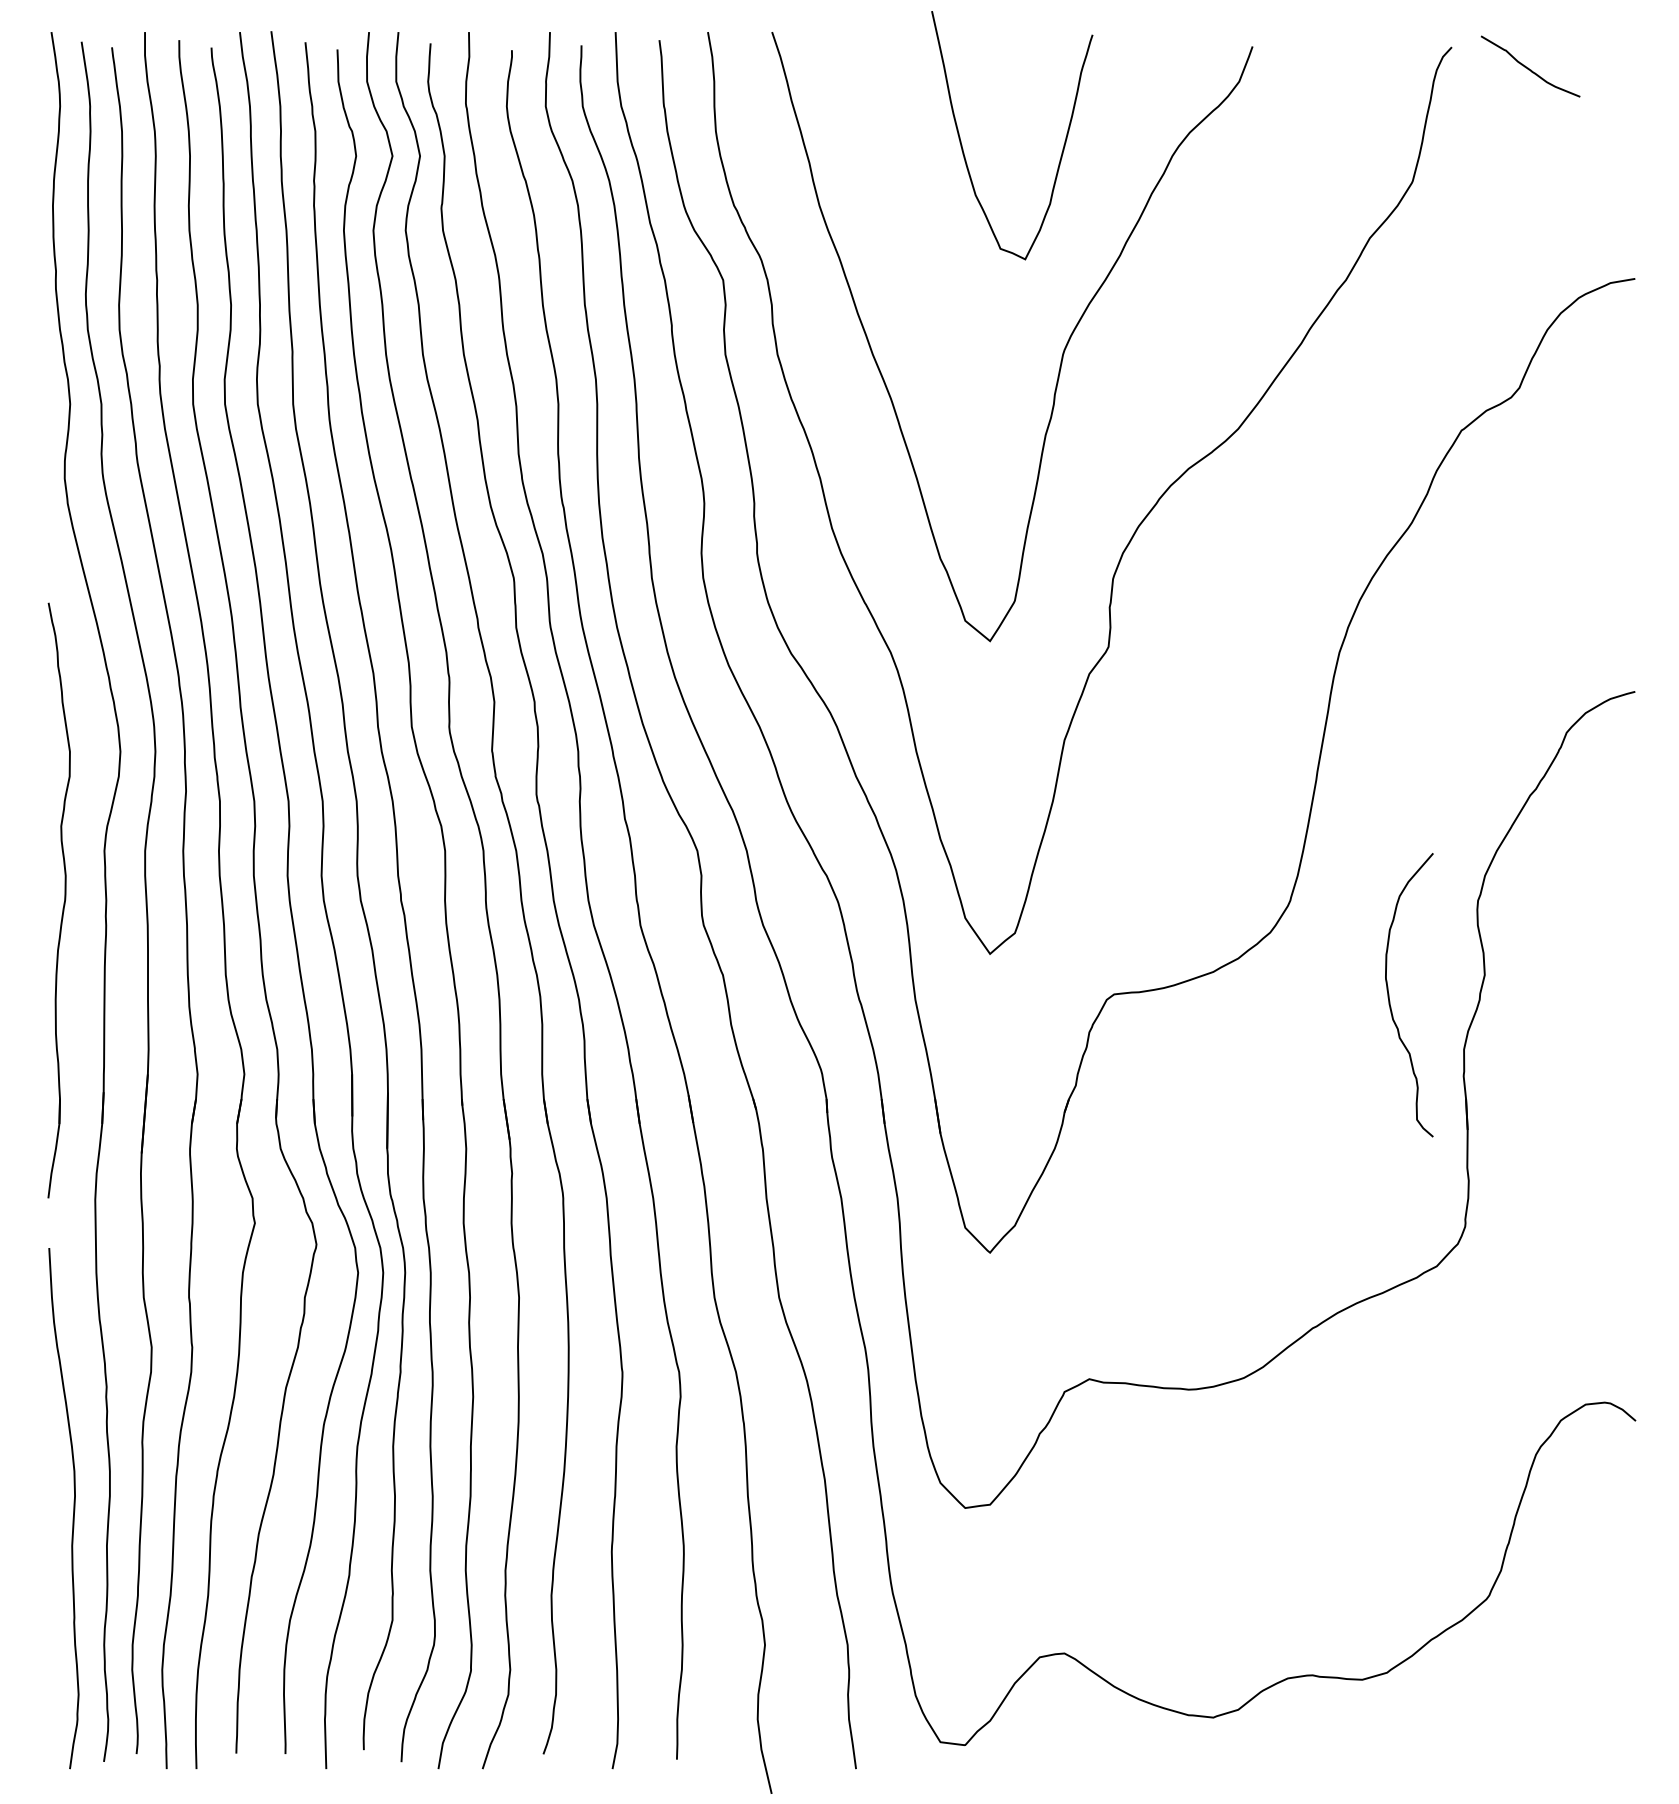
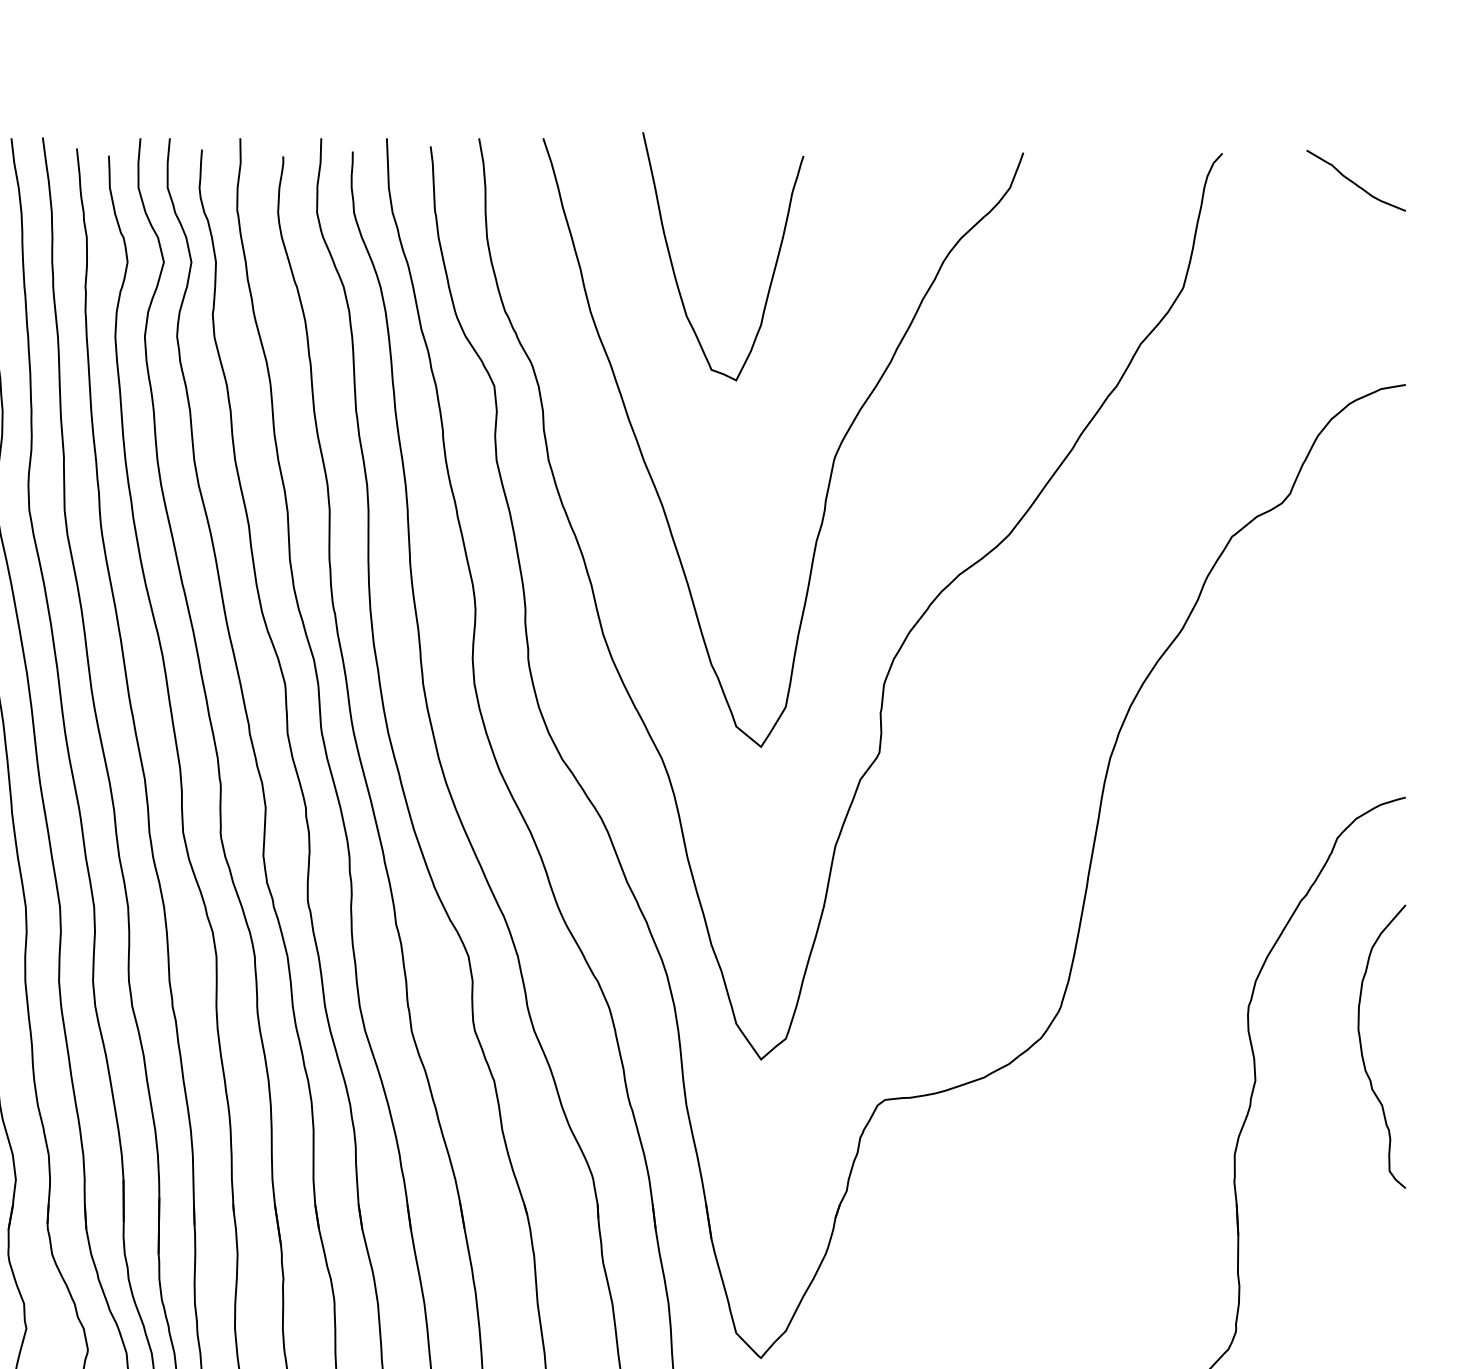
curve: (1528, 67) -> (1354, 181), moved
curve: (963, 148) -> (674, 269), moved
curve: (1390, 1001) -> (1363, 1053), moved

